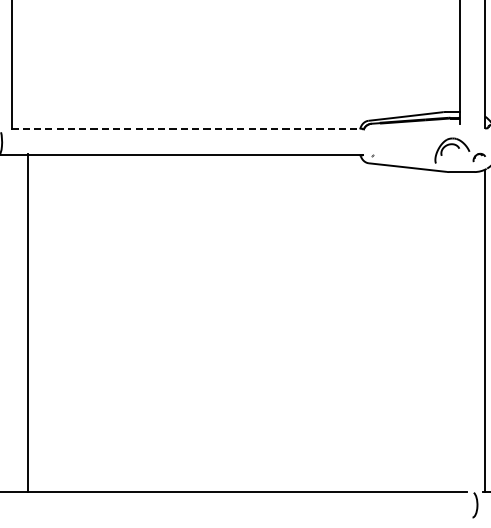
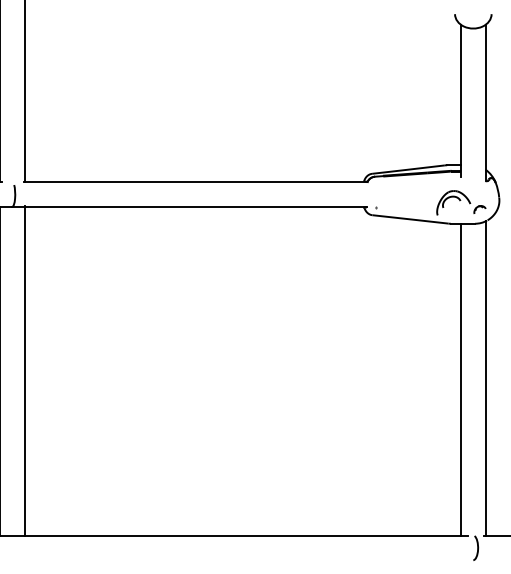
line: (188, 129) -> (196, 182), dashed -> solid
line: (28, 322) -> (24, 370), moved
line: (460, 332) -> (461, 379), added

